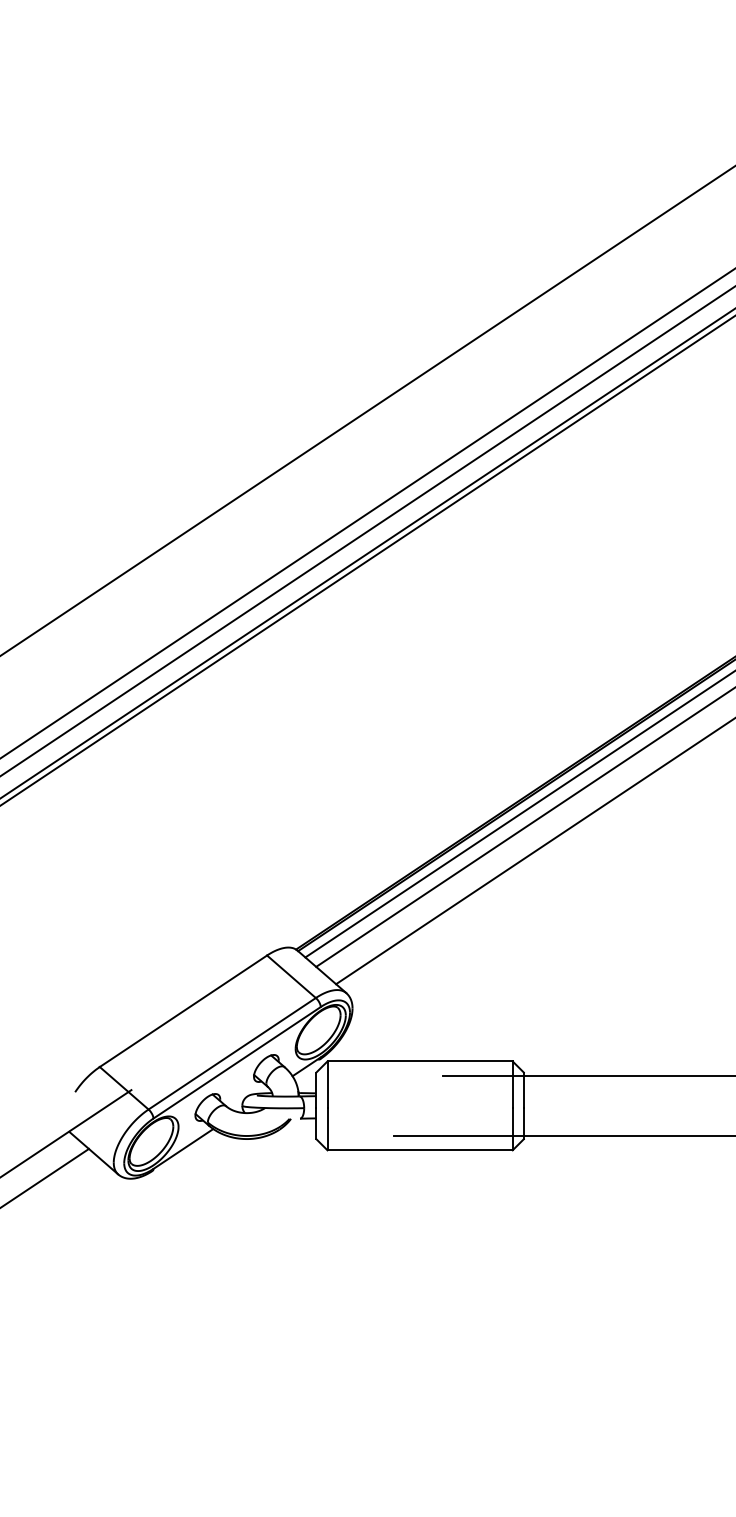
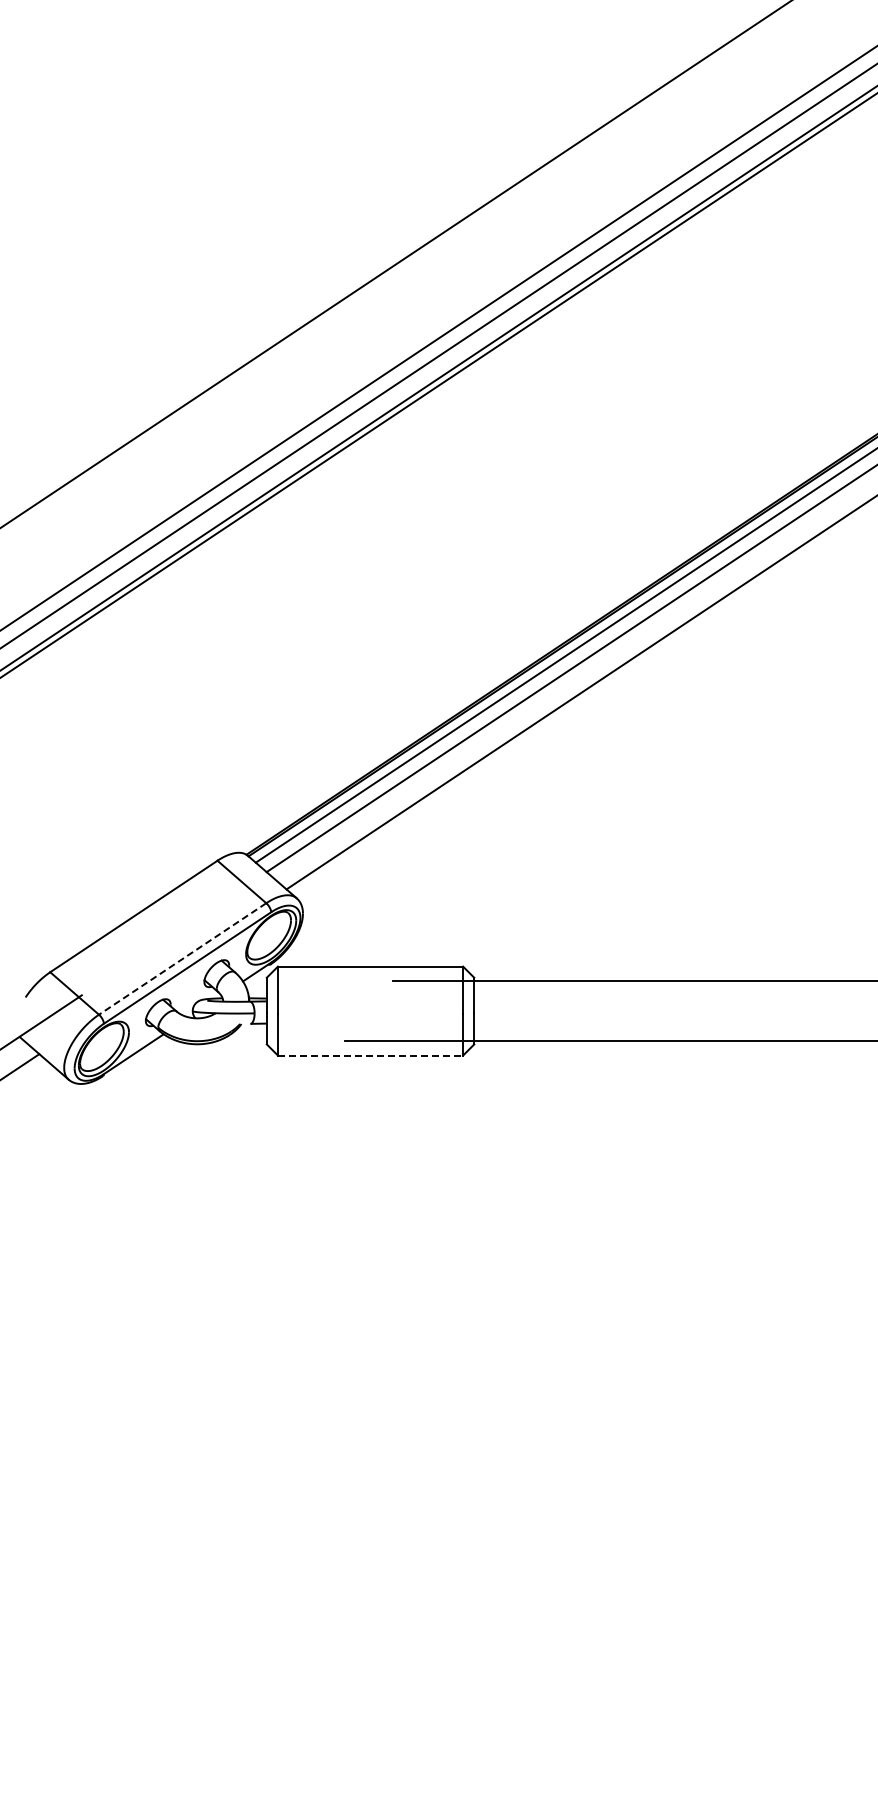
line: (232, 1053) -> (182, 958), solid -> dashed
line: (420, 1150) -> (370, 1055), solid -> dashed

